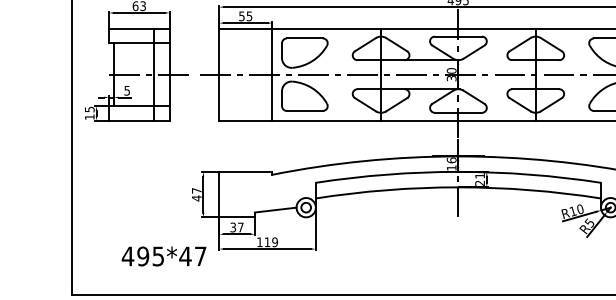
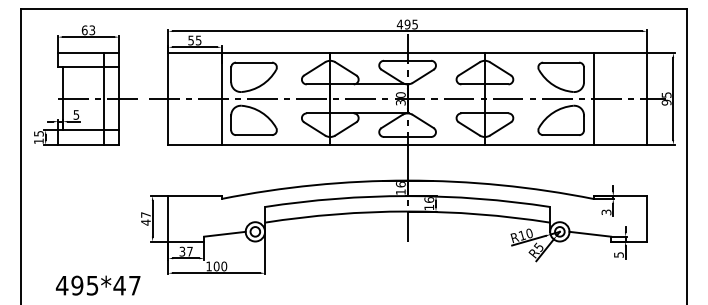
text: (480, 179) -> (429, 203), 21 -> 16
text: (270, 242) -> (219, 266), 119 -> 100
text: (163, 256) -> (97, 285), moved

